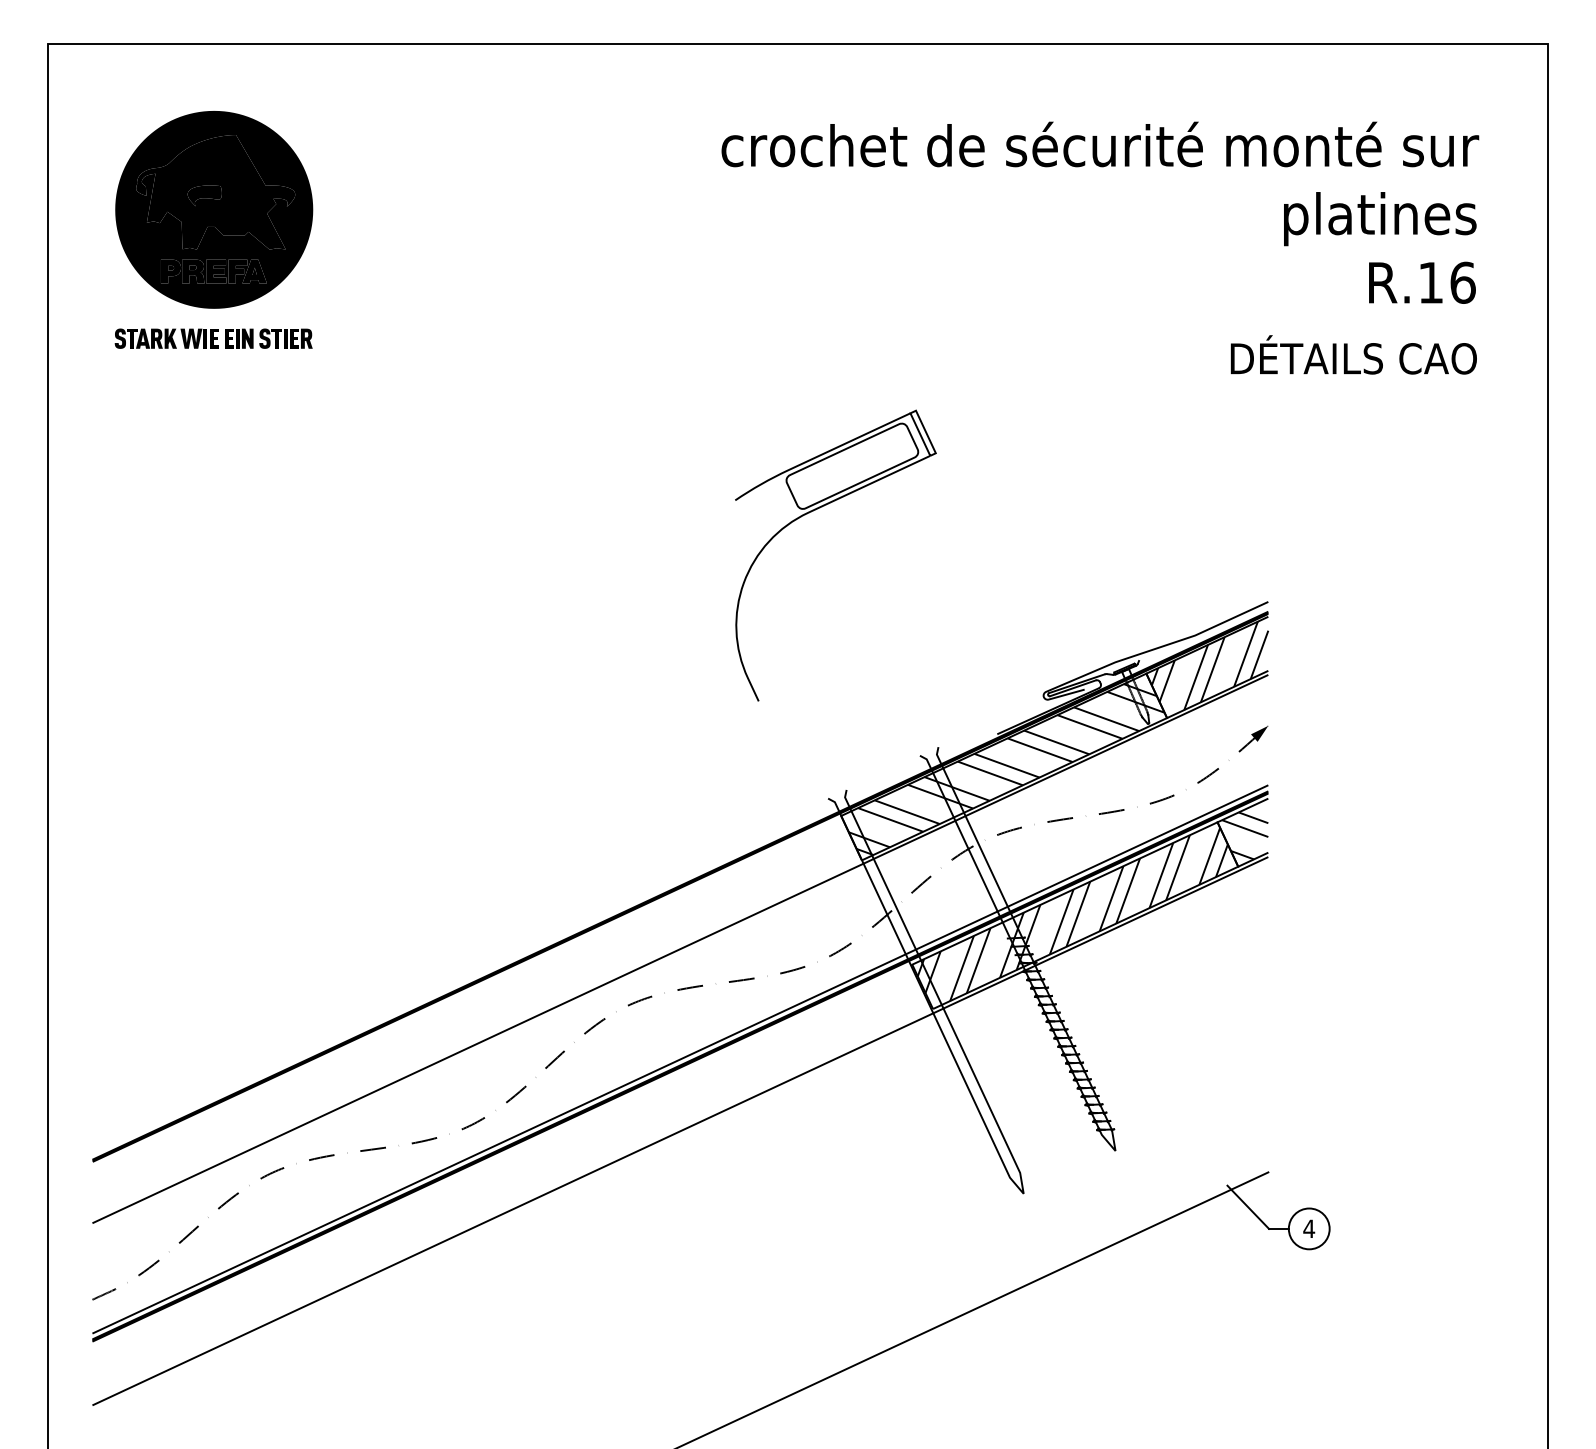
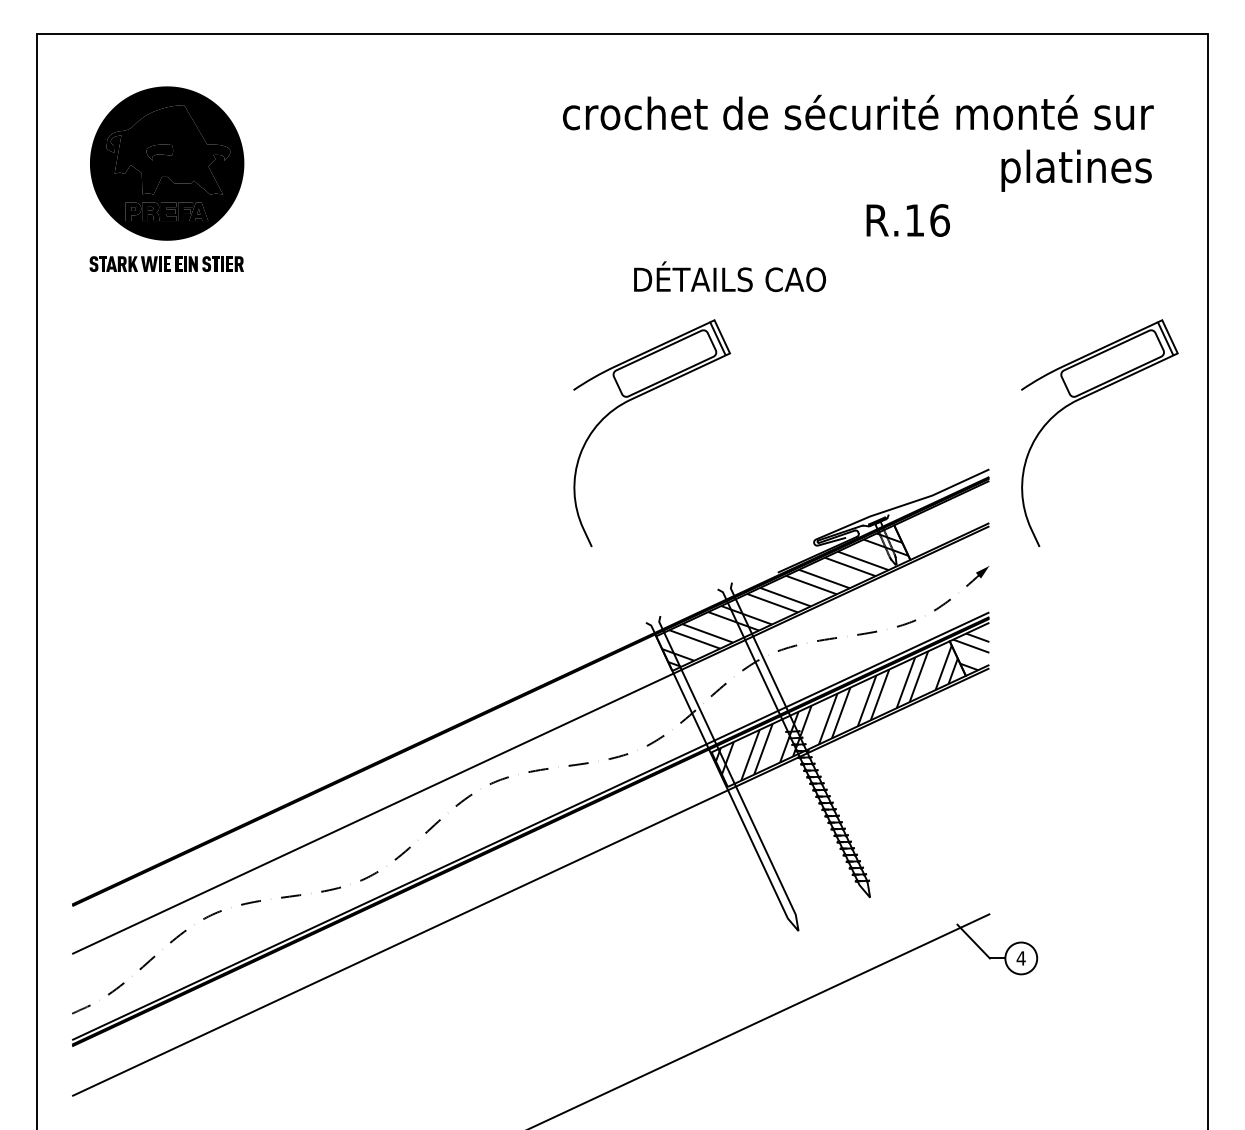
text: (1422, 282) -> (908, 220), moved
text: (1353, 354) -> (729, 276), moved
part: (1387, 511) -> (1082, 398), added
hatch: (1209, 665) -> (943, 518), removed

